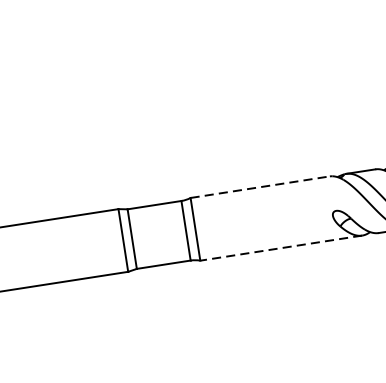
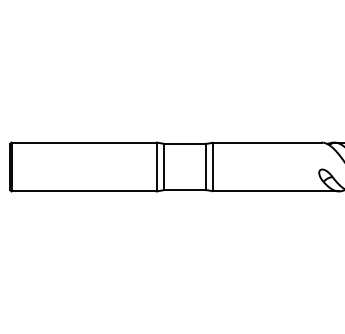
line: (260, 187) -> (267, 142), dashed -> solid
line: (280, 248) -> (275, 191), dashed -> solid

